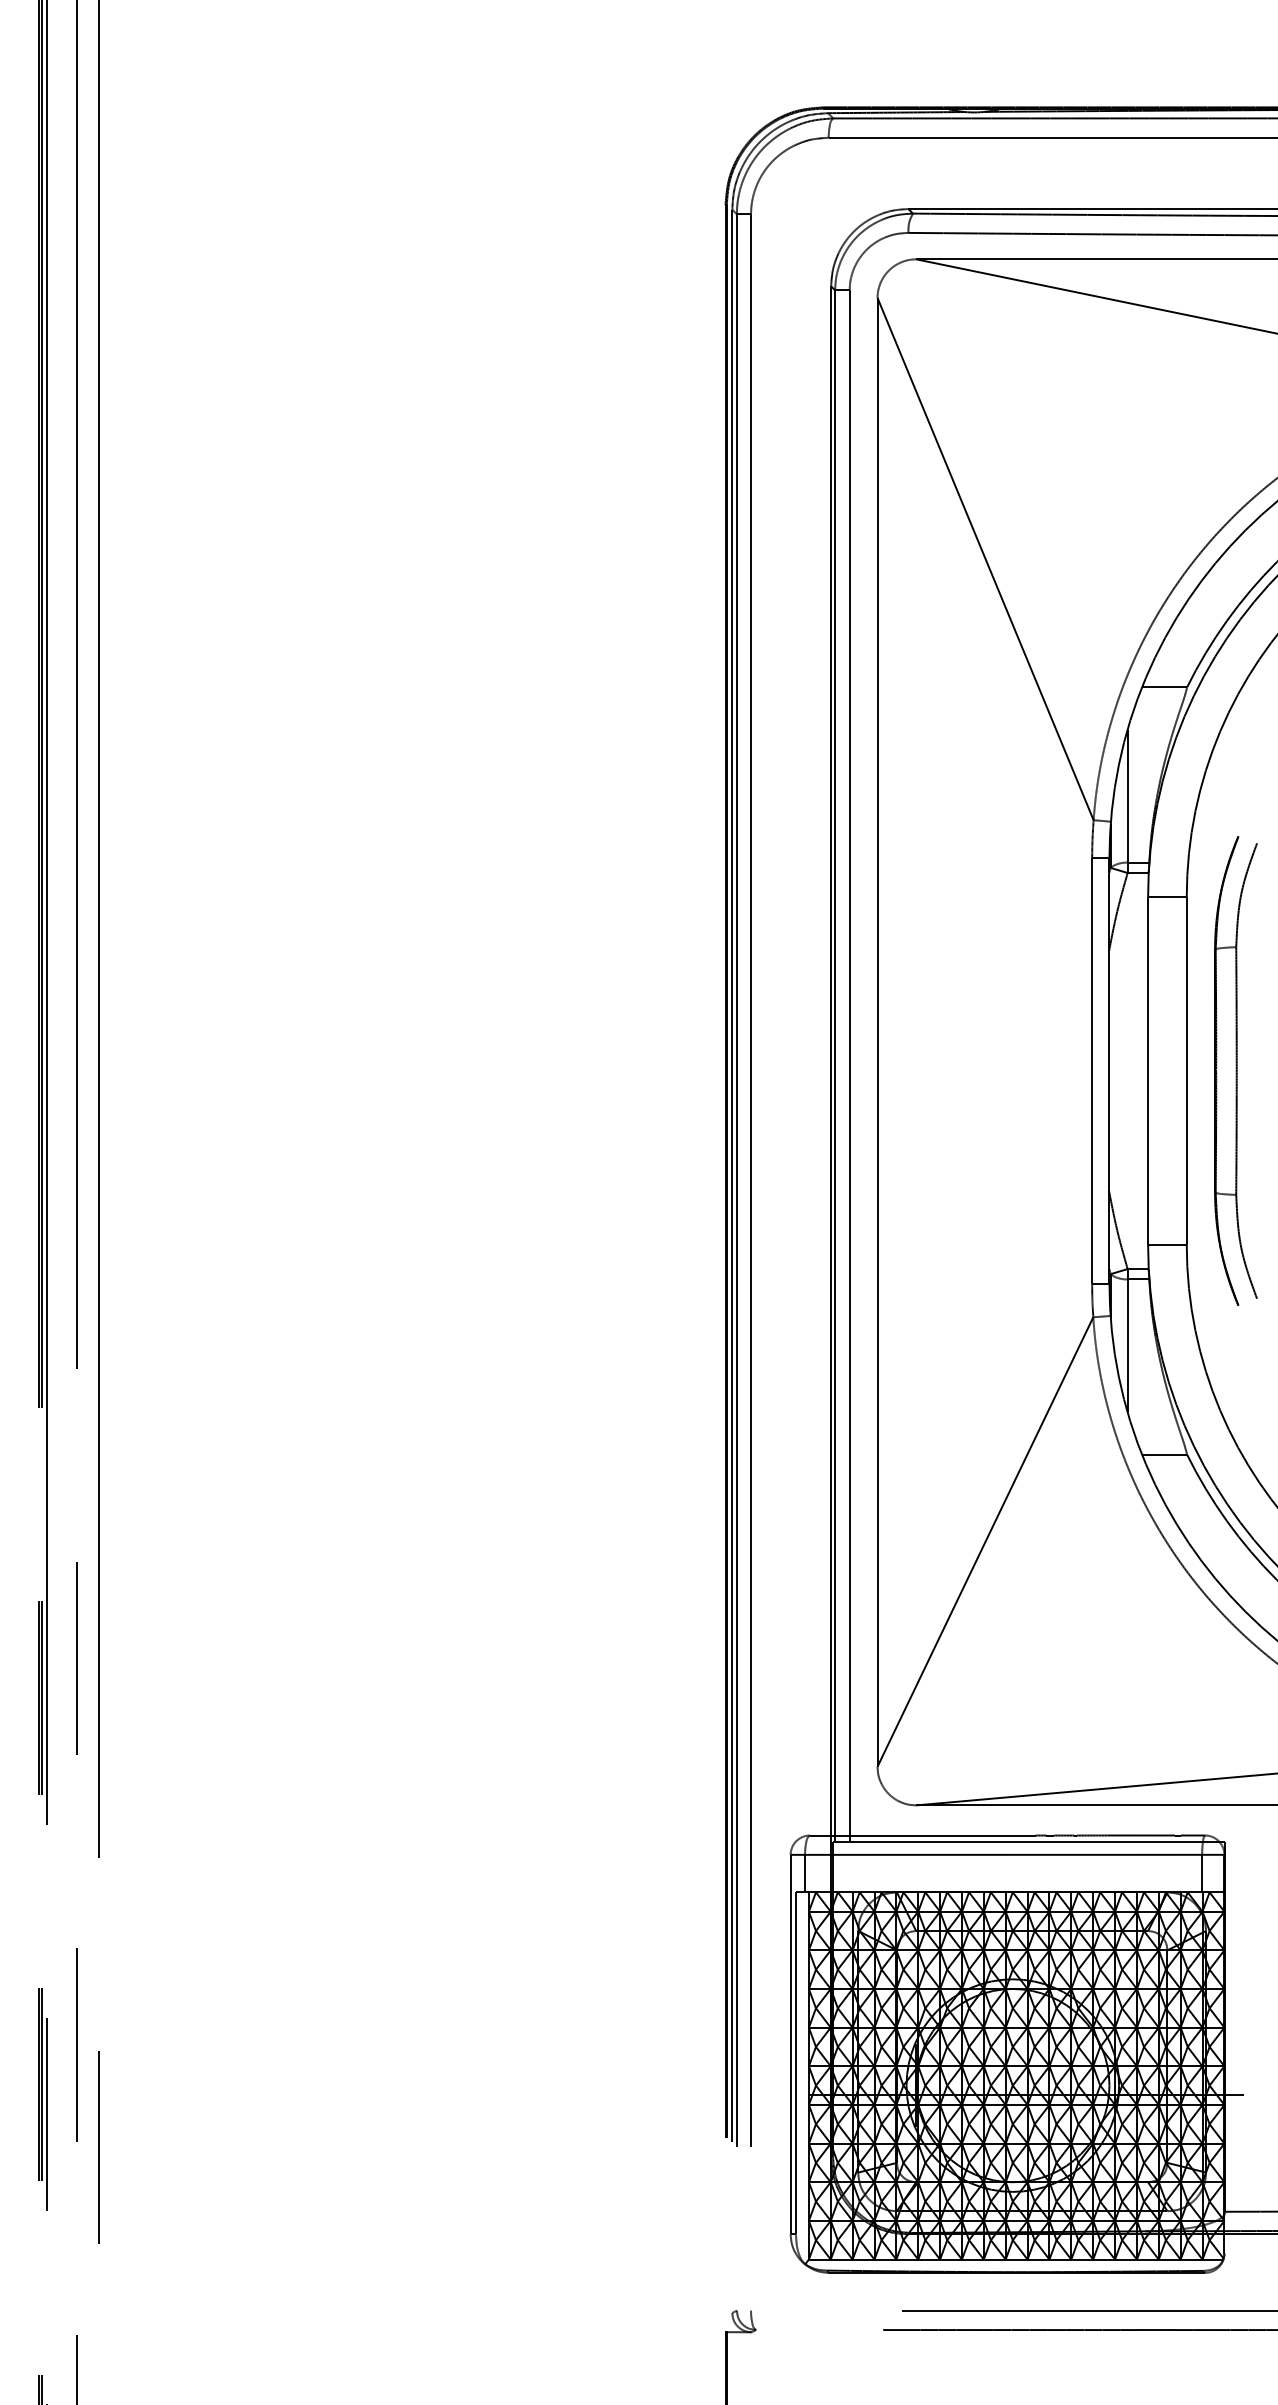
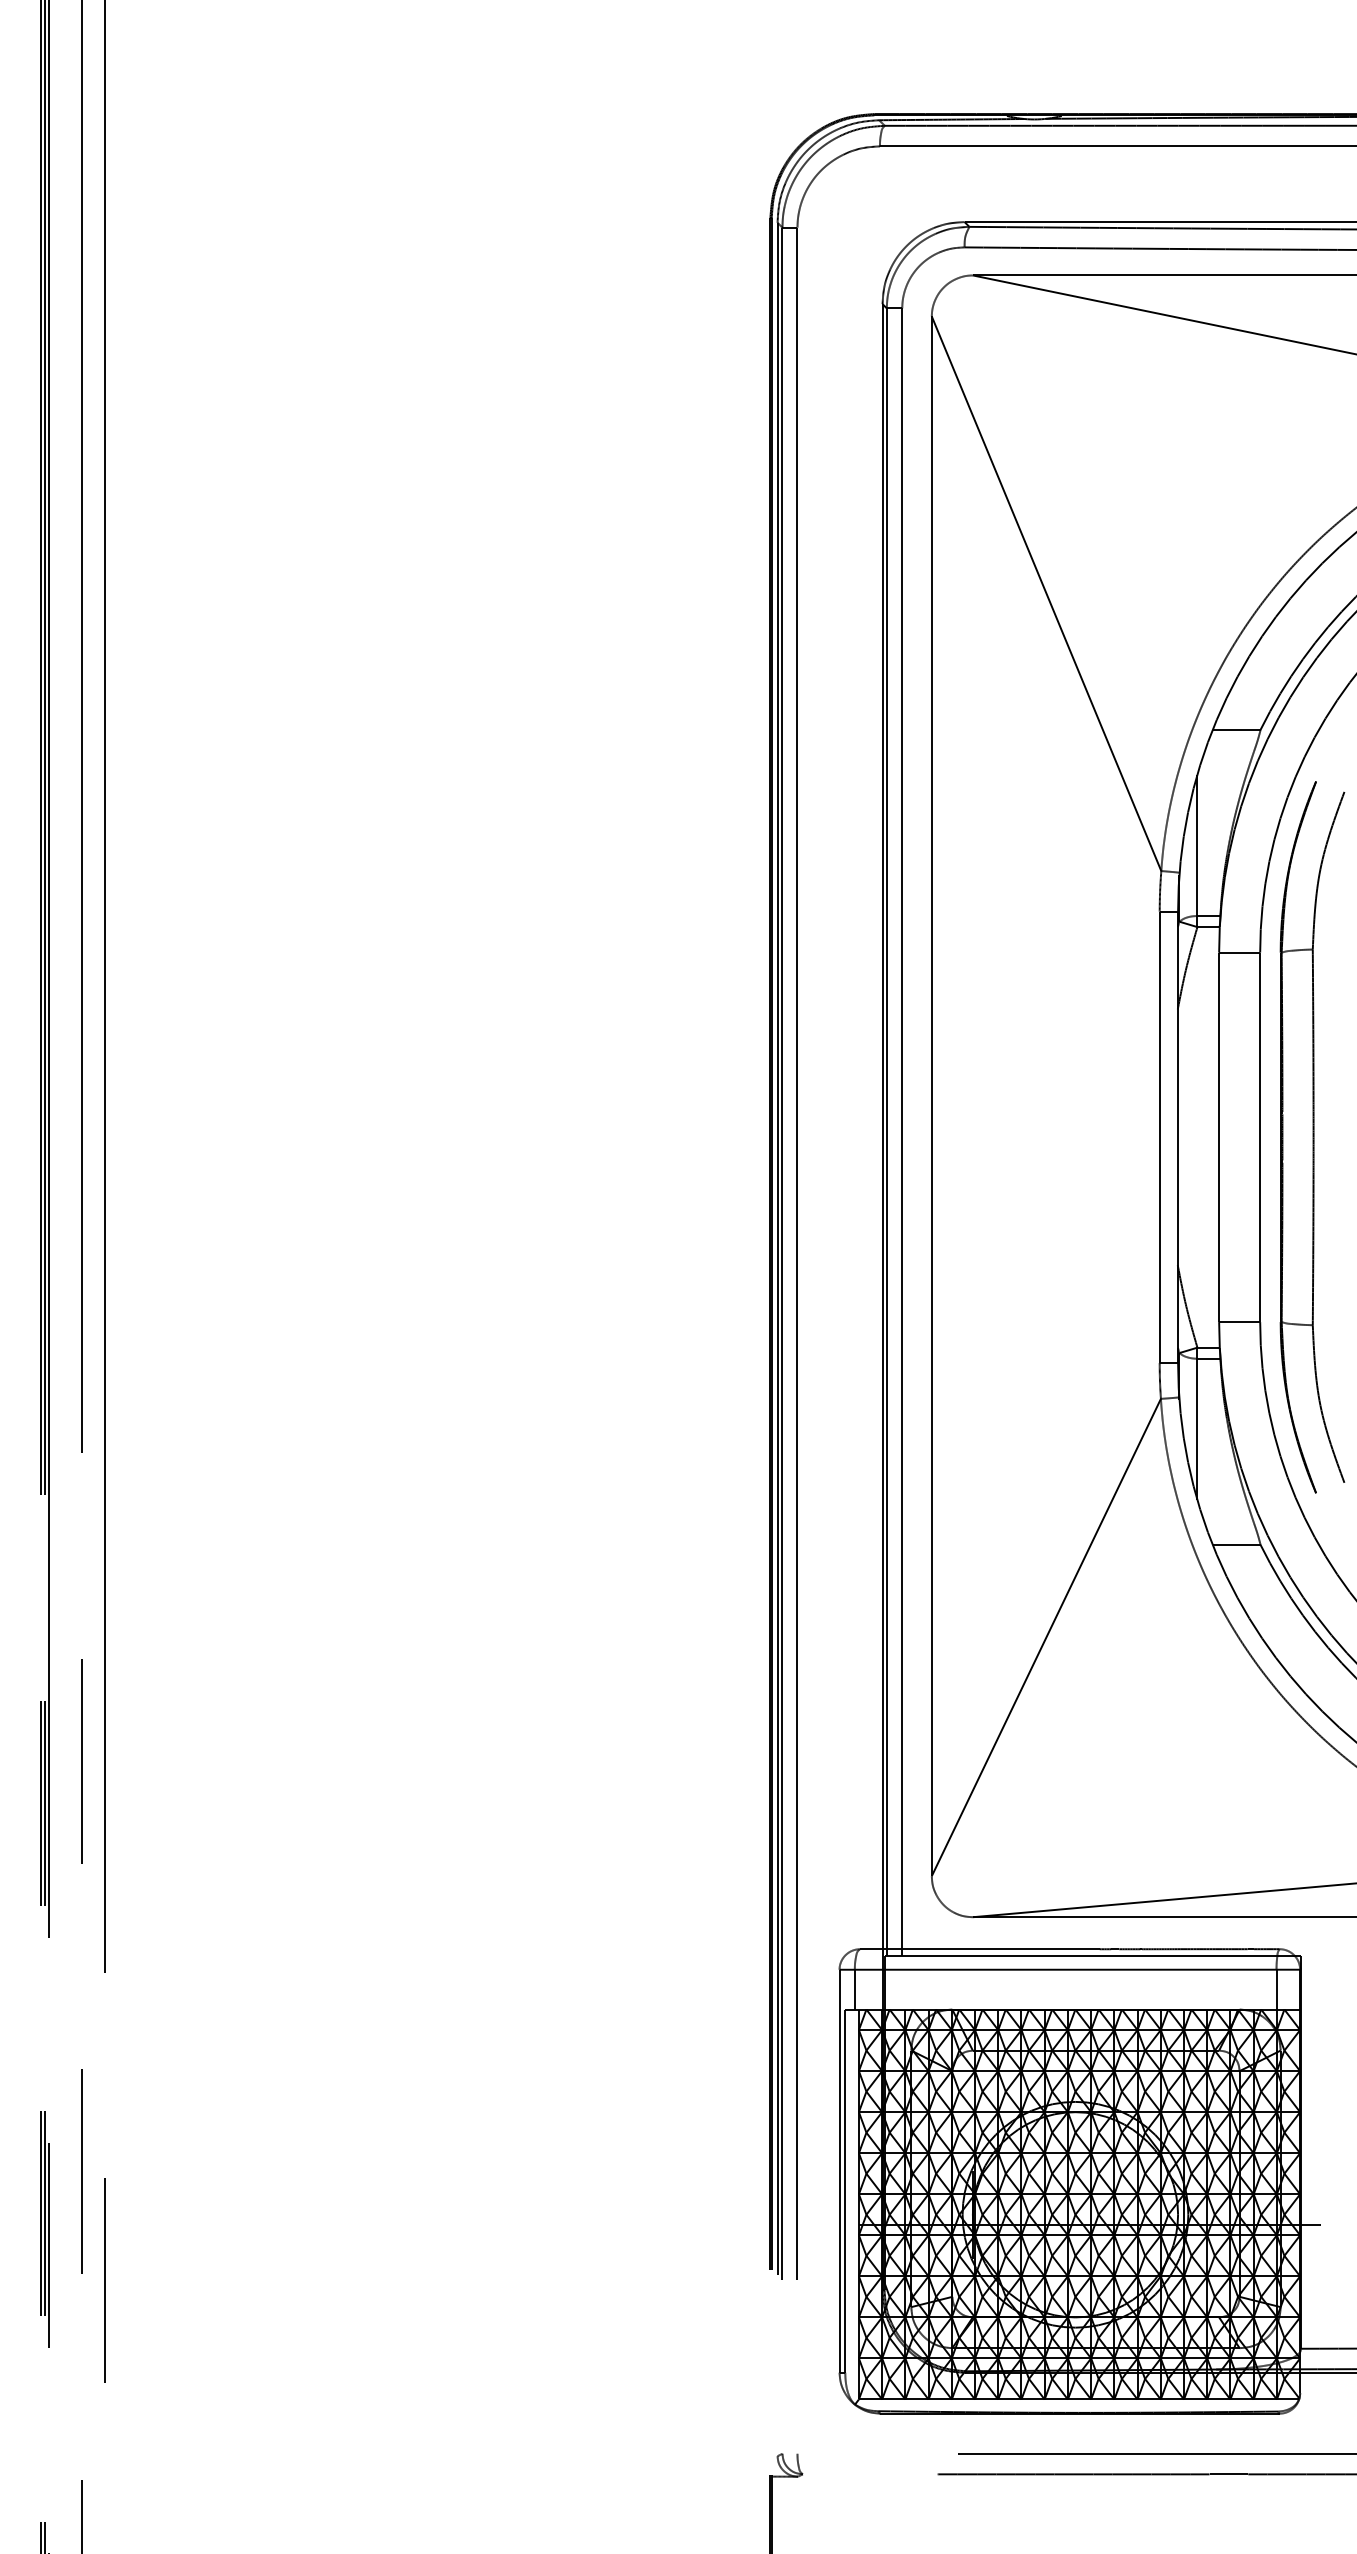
part: (1236, 1071) -> (1312, 1137), size x1.43

